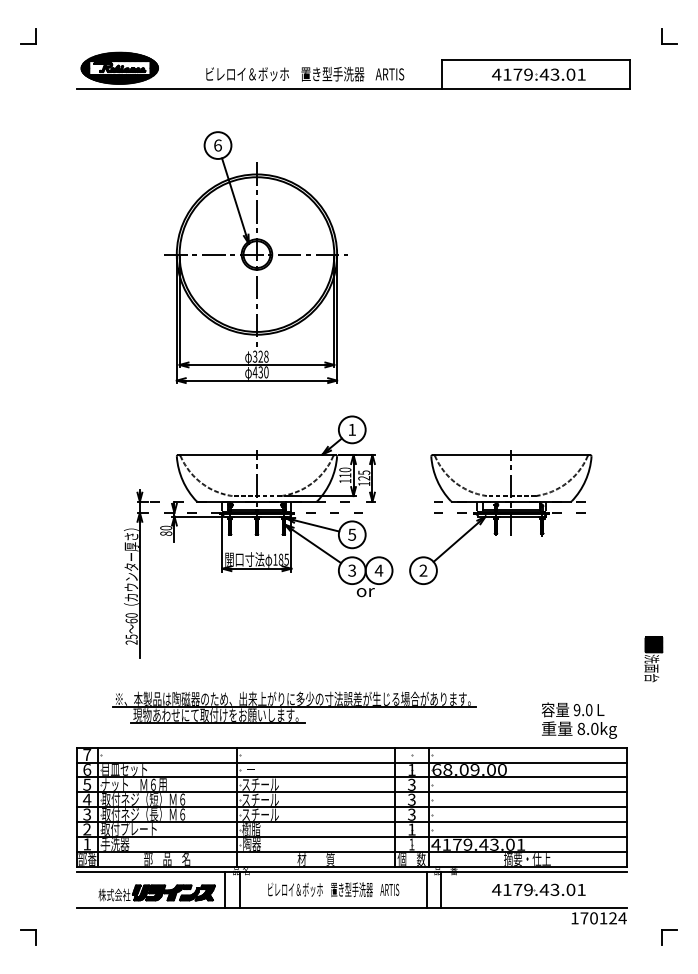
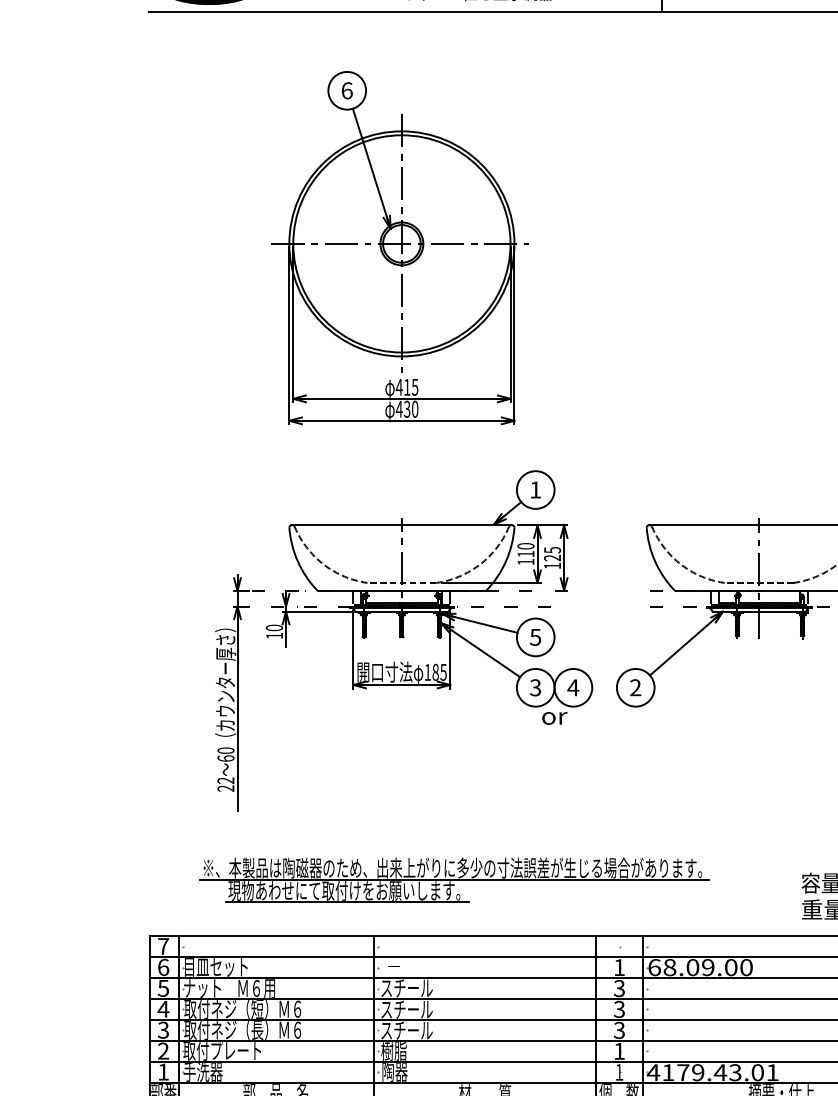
text: (260, 356) -> (406, 386), 328 -> 415
text: (166, 533) -> (274, 635), 80 -> 10
text: (131, 636) -> (225, 780), 25 -> 22

